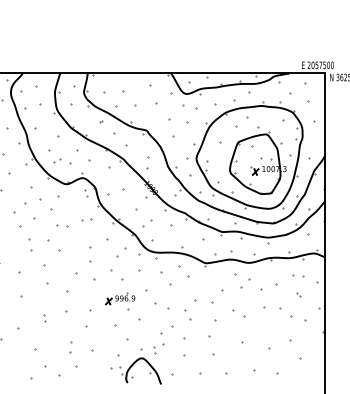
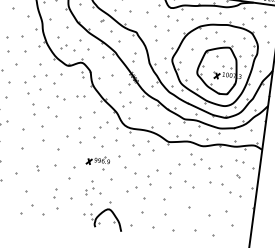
part: (158, 348) -> (88, 190), moved

